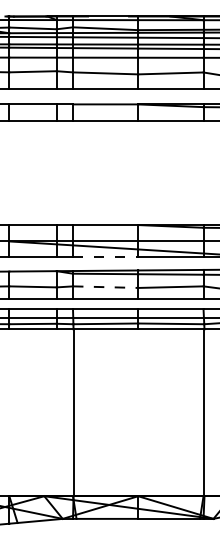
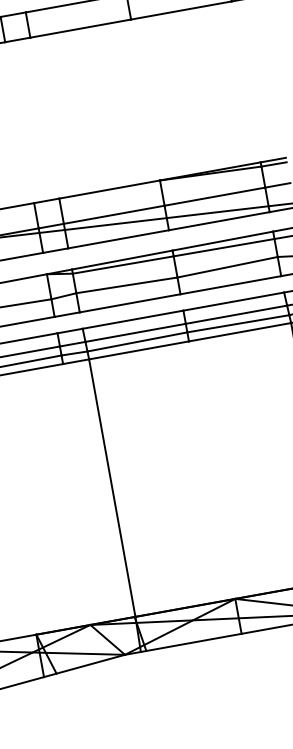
line: (105, 257) -> (118, 239), dashed -> solid
line: (105, 287) -> (126, 285), dashed -> solid

